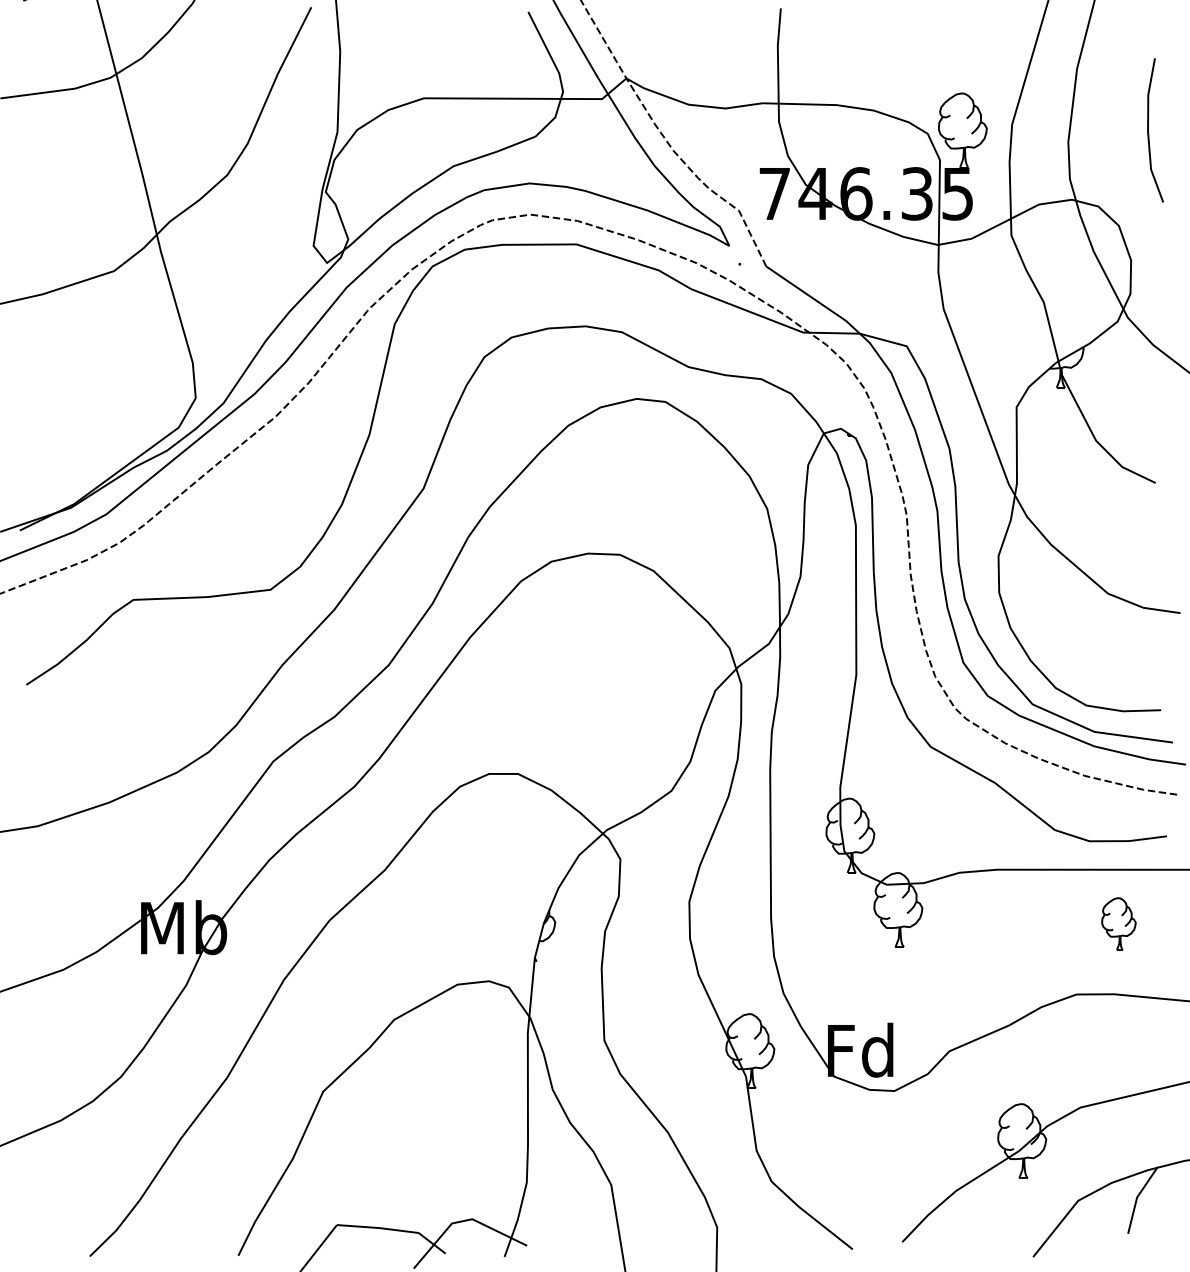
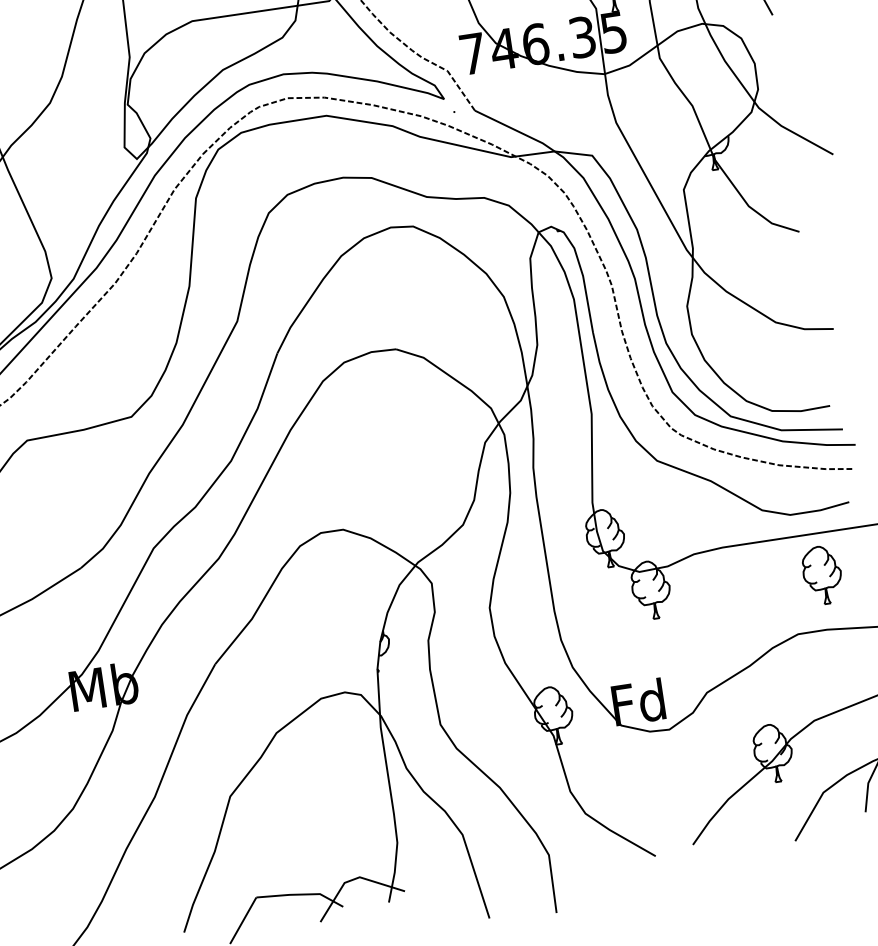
part: (1118, 923) -> (822, 574), size x1.43

